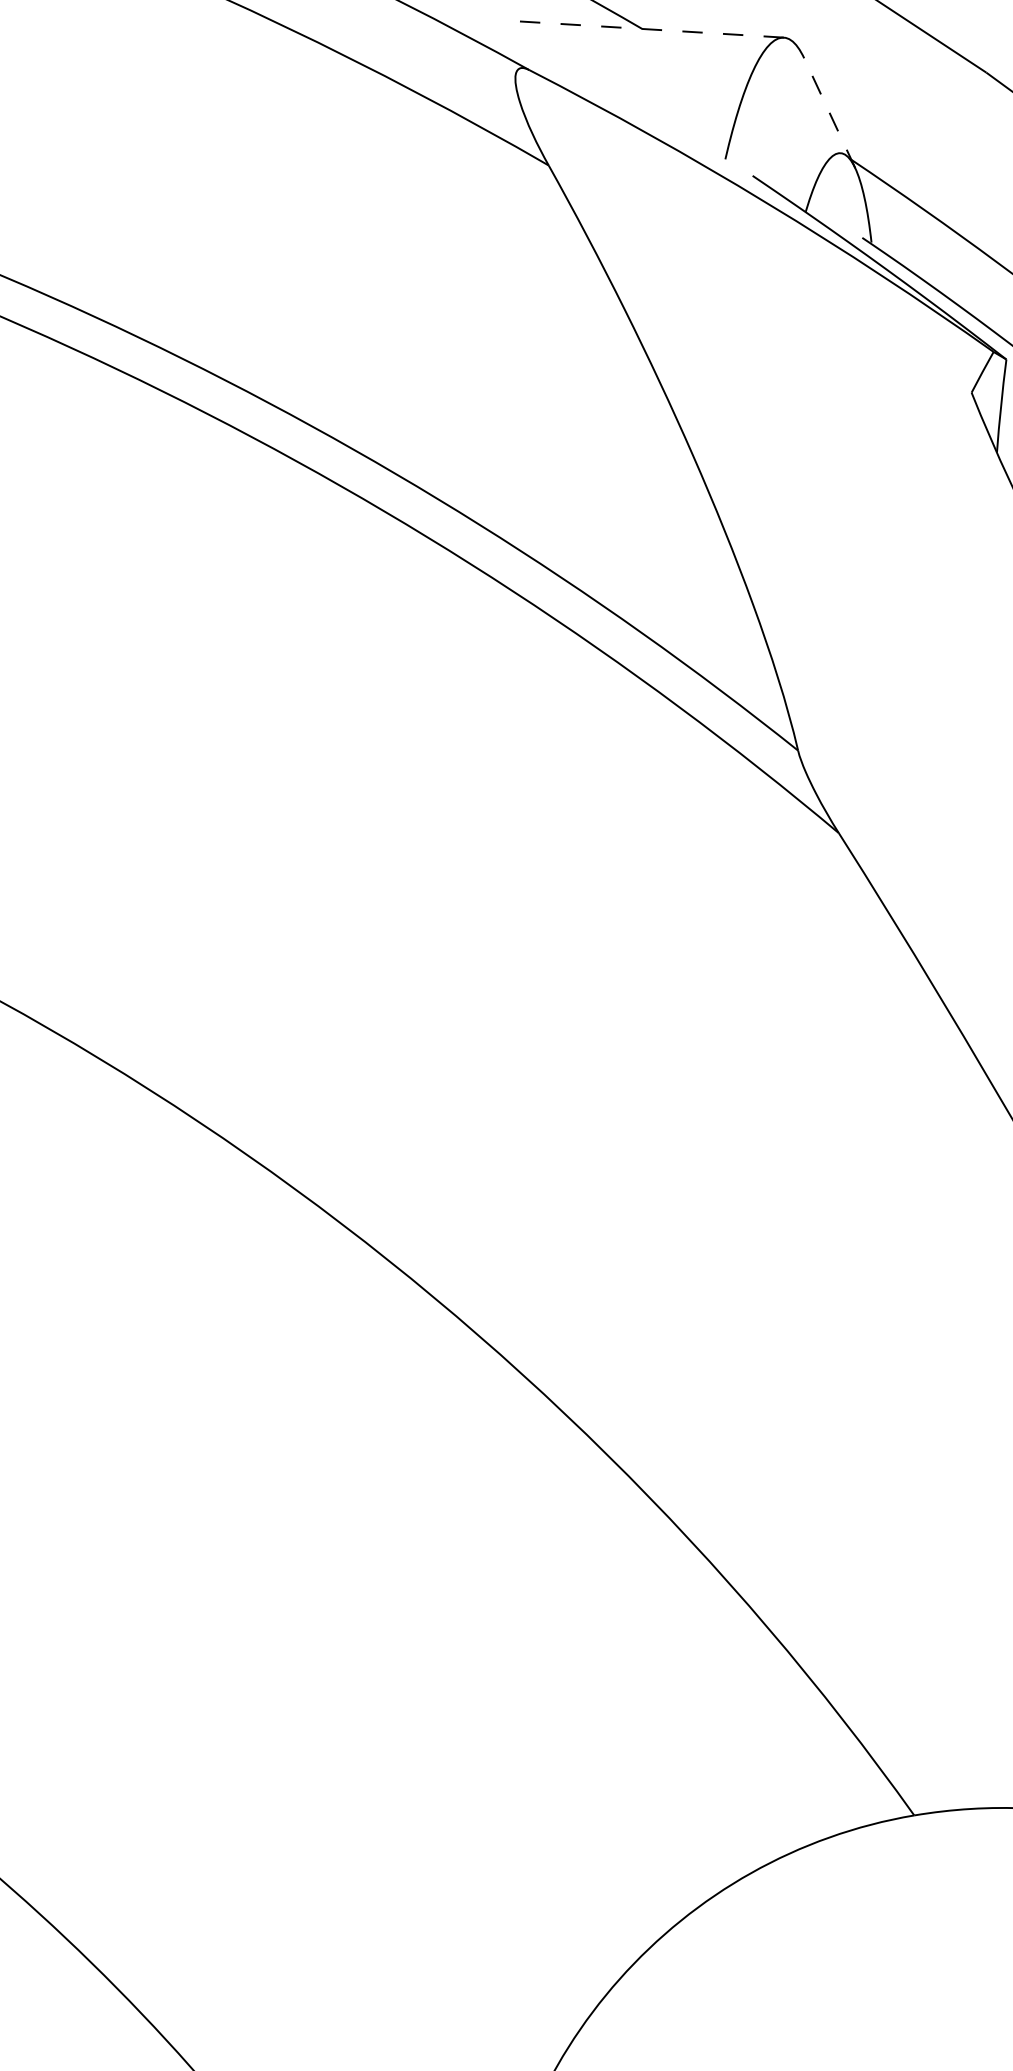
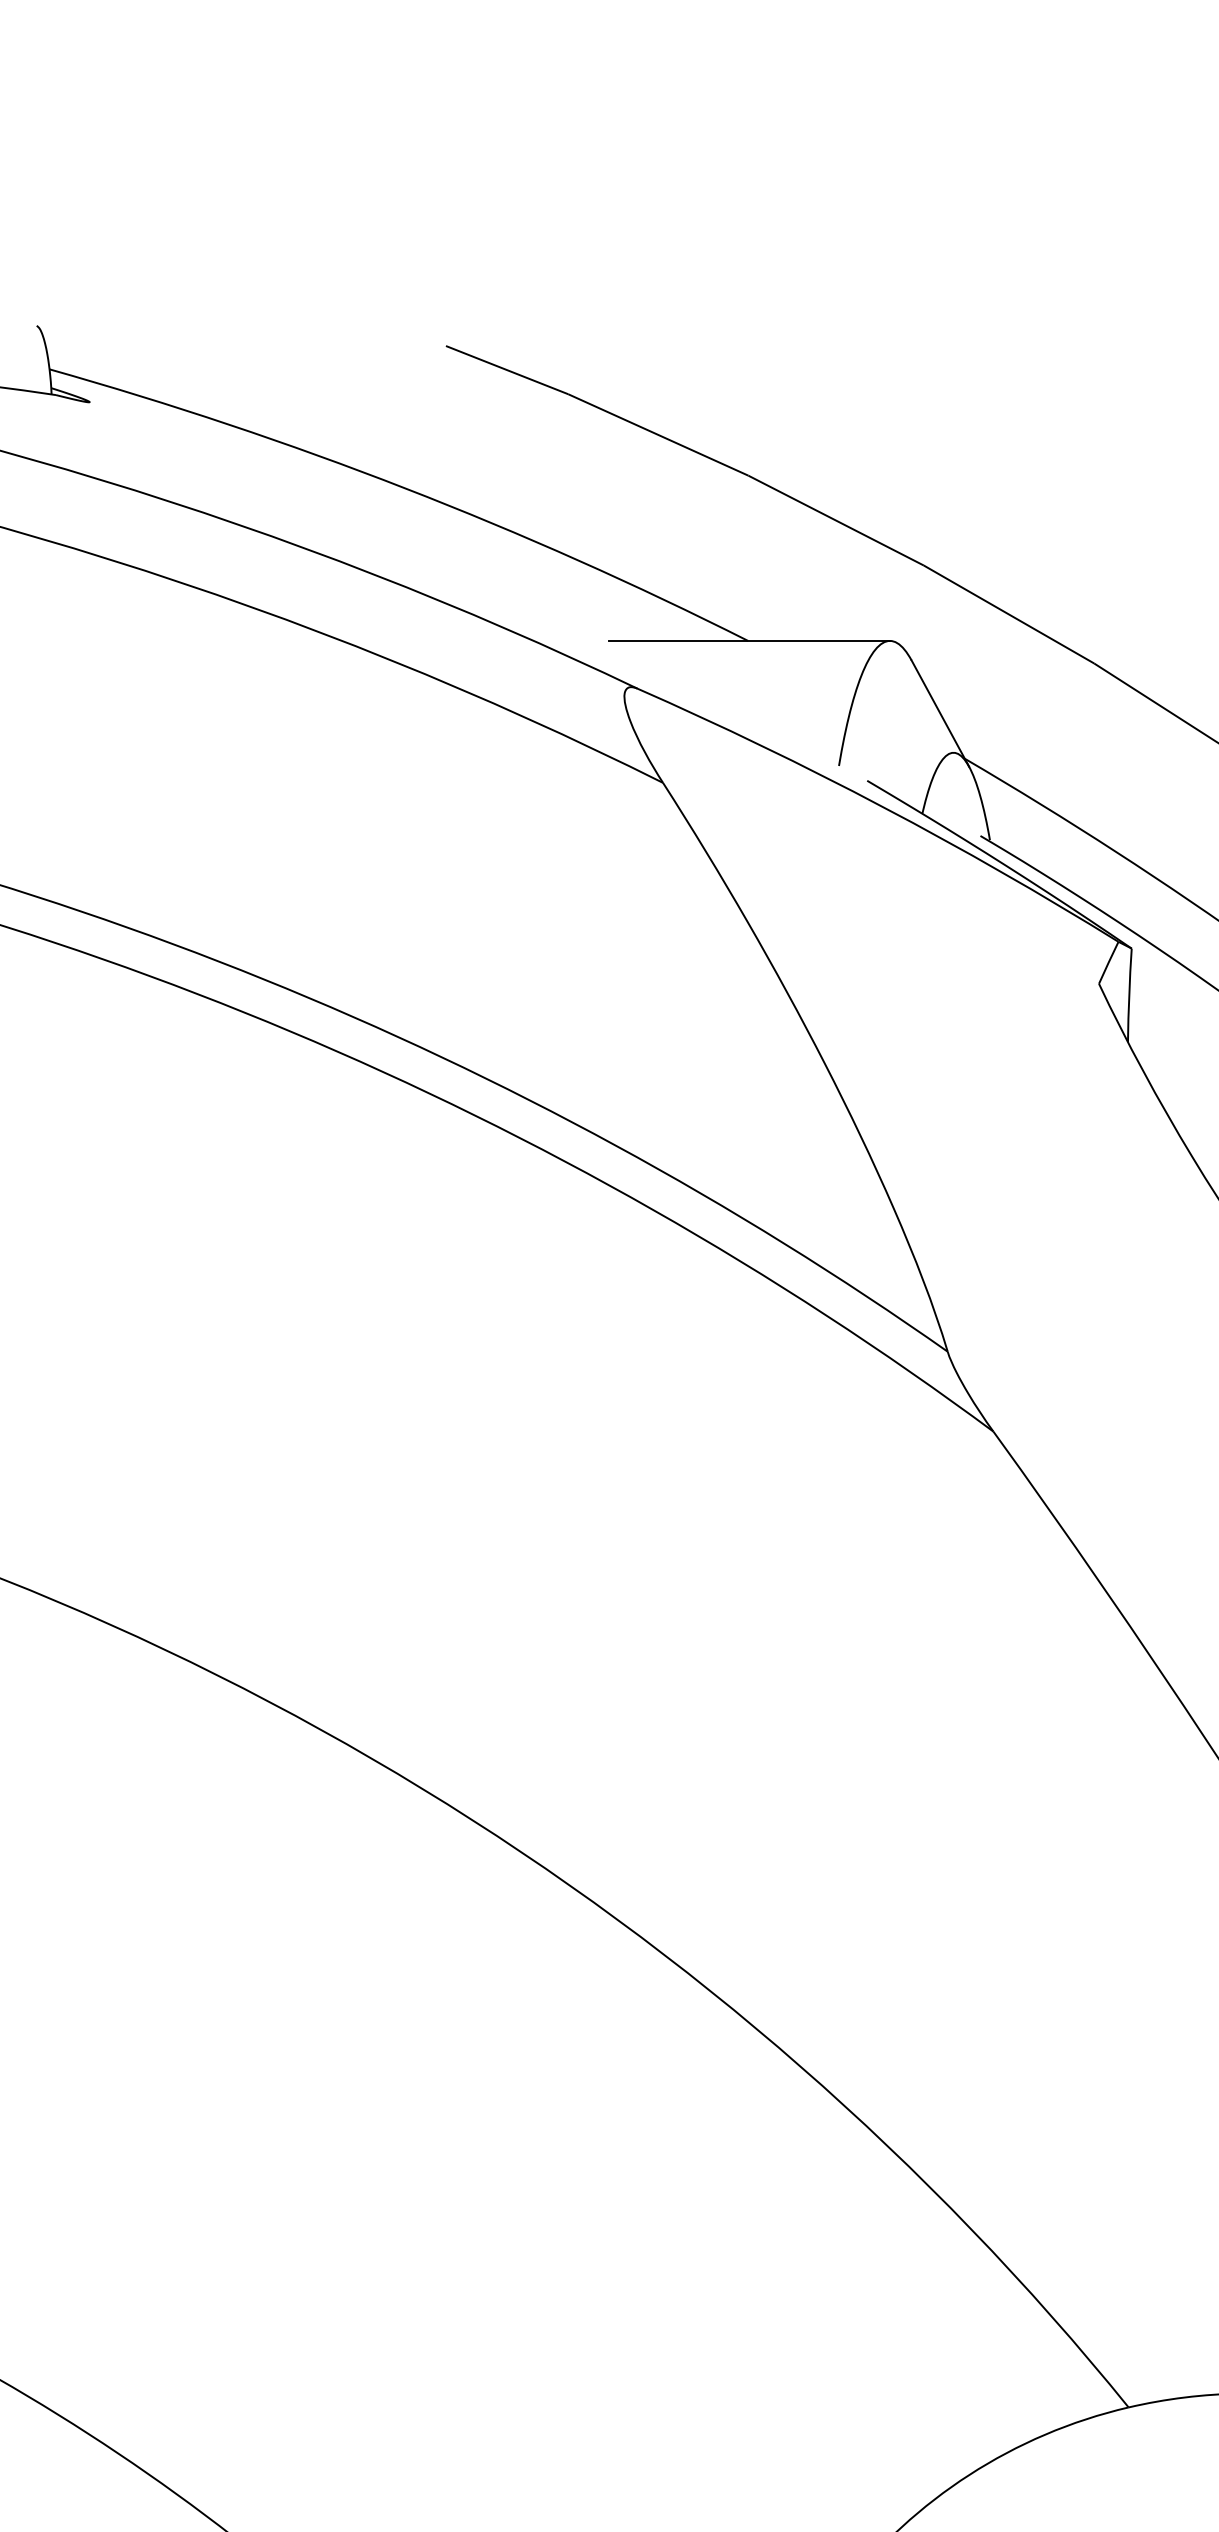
line: (643, 28) -> (749, 640), dashed -> solid
line: (829, 113) -> (940, 713), dashed -> solid

